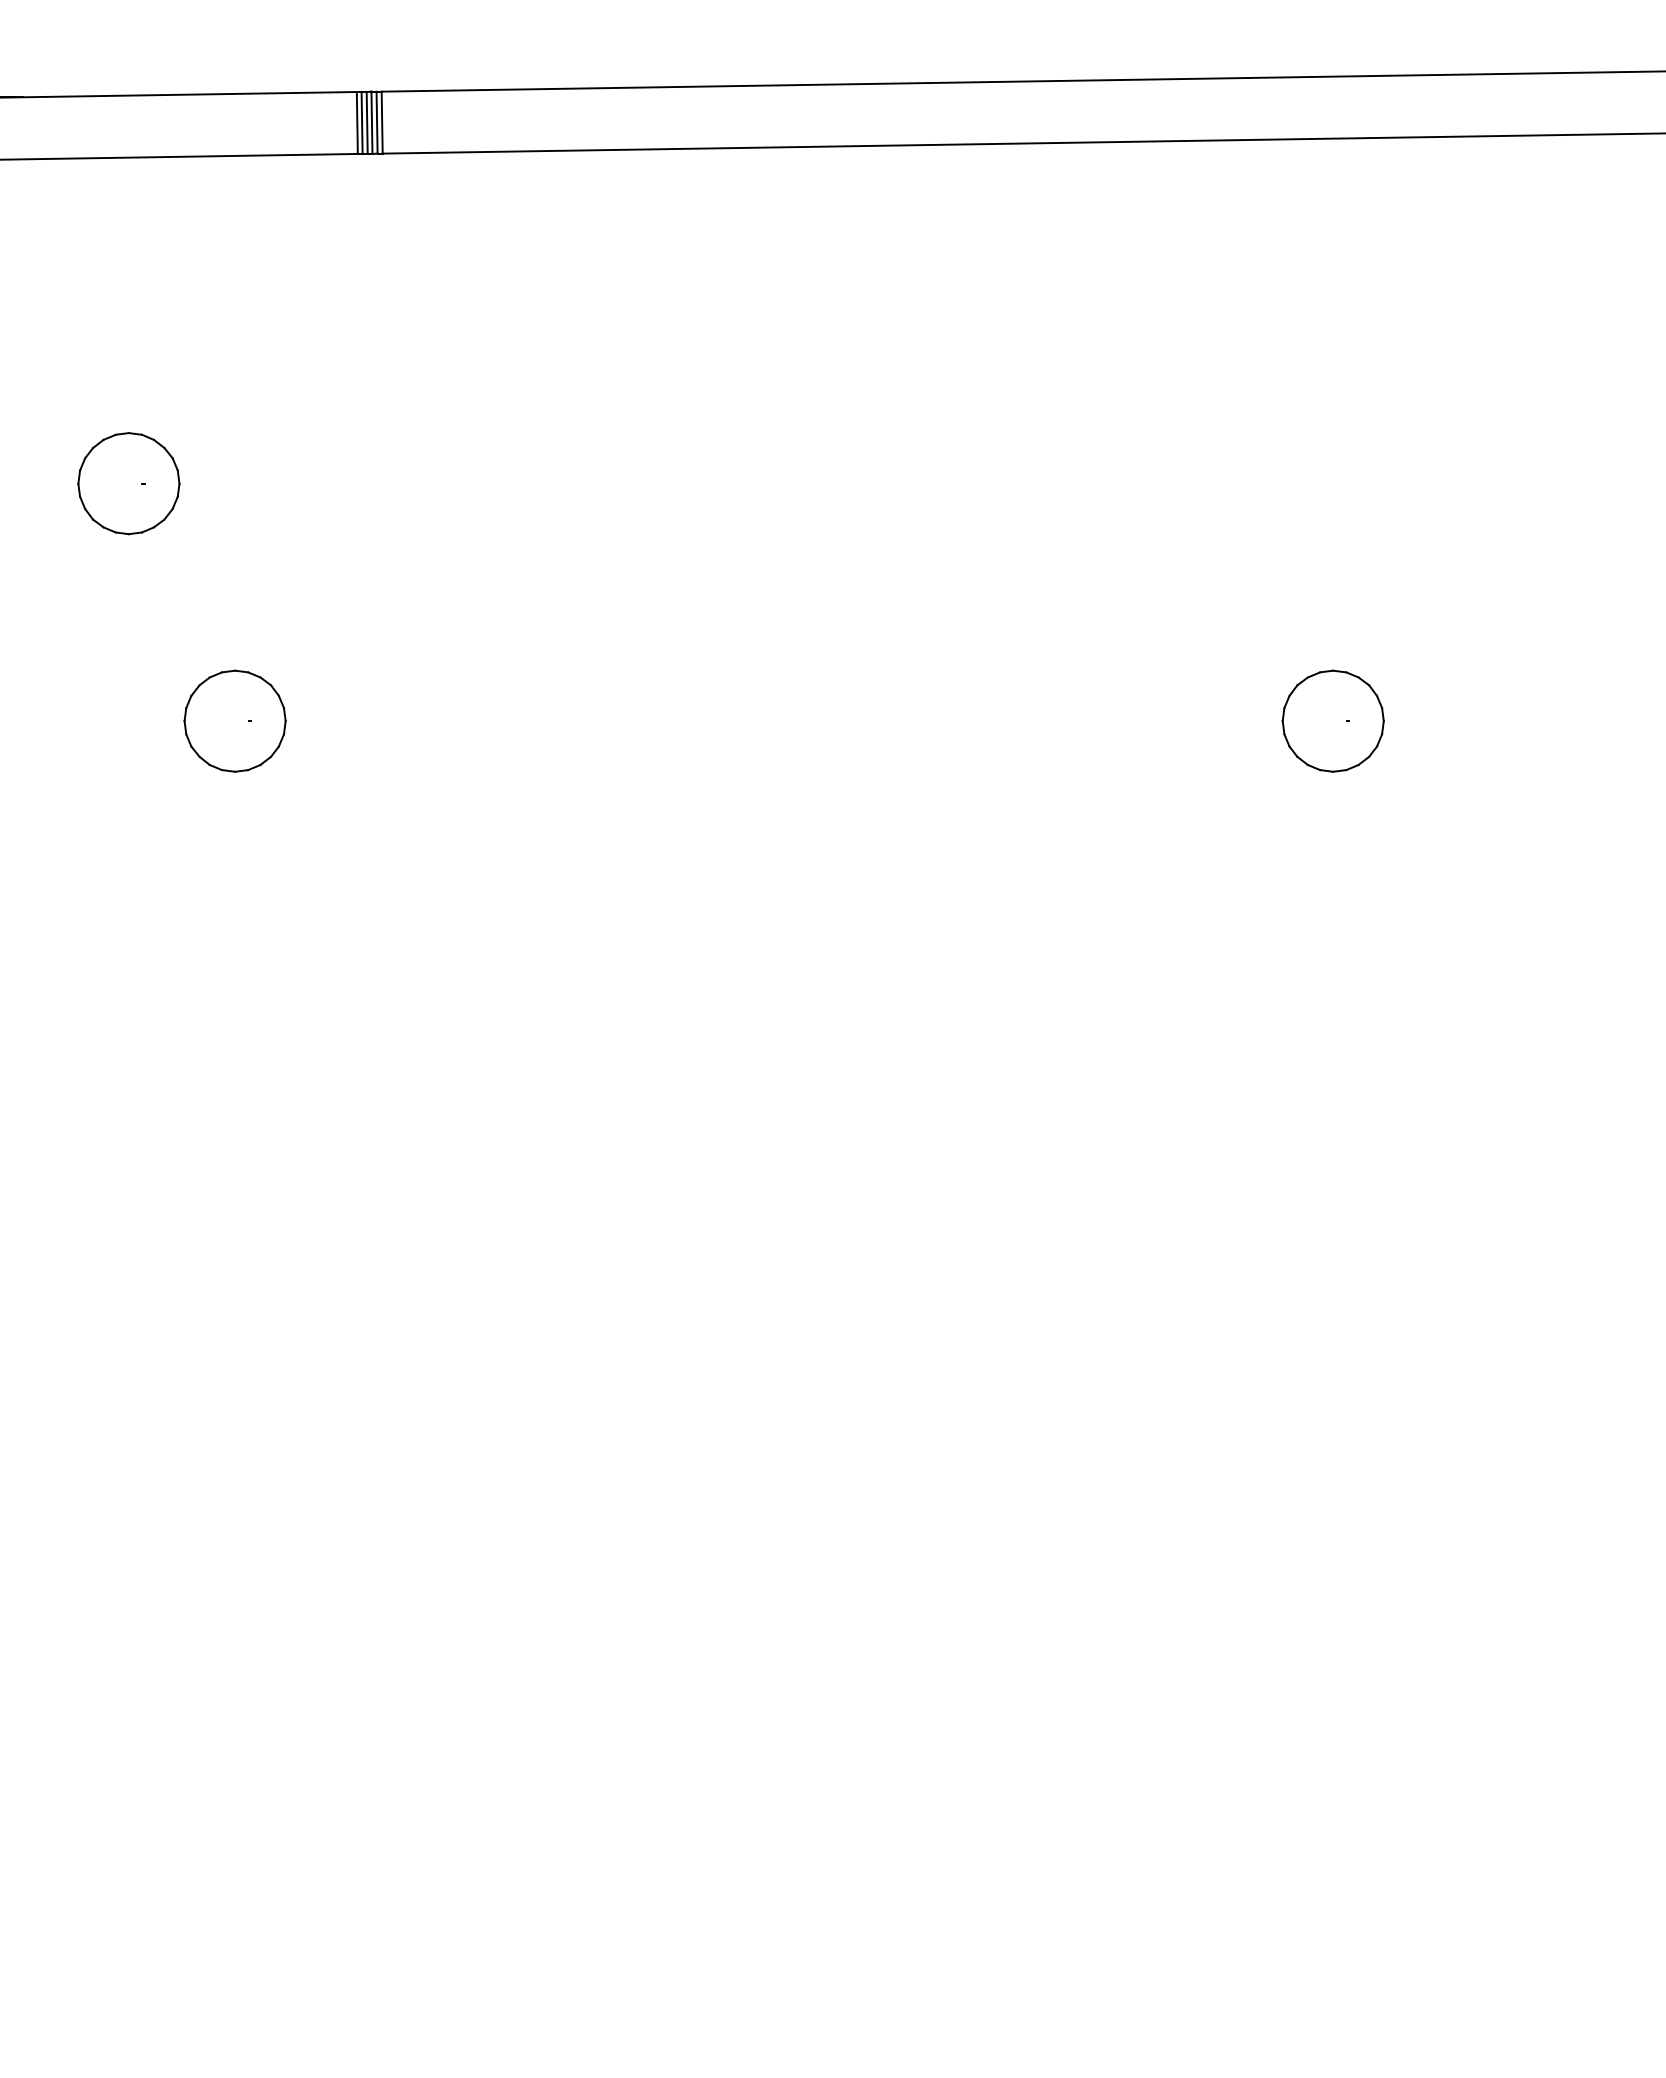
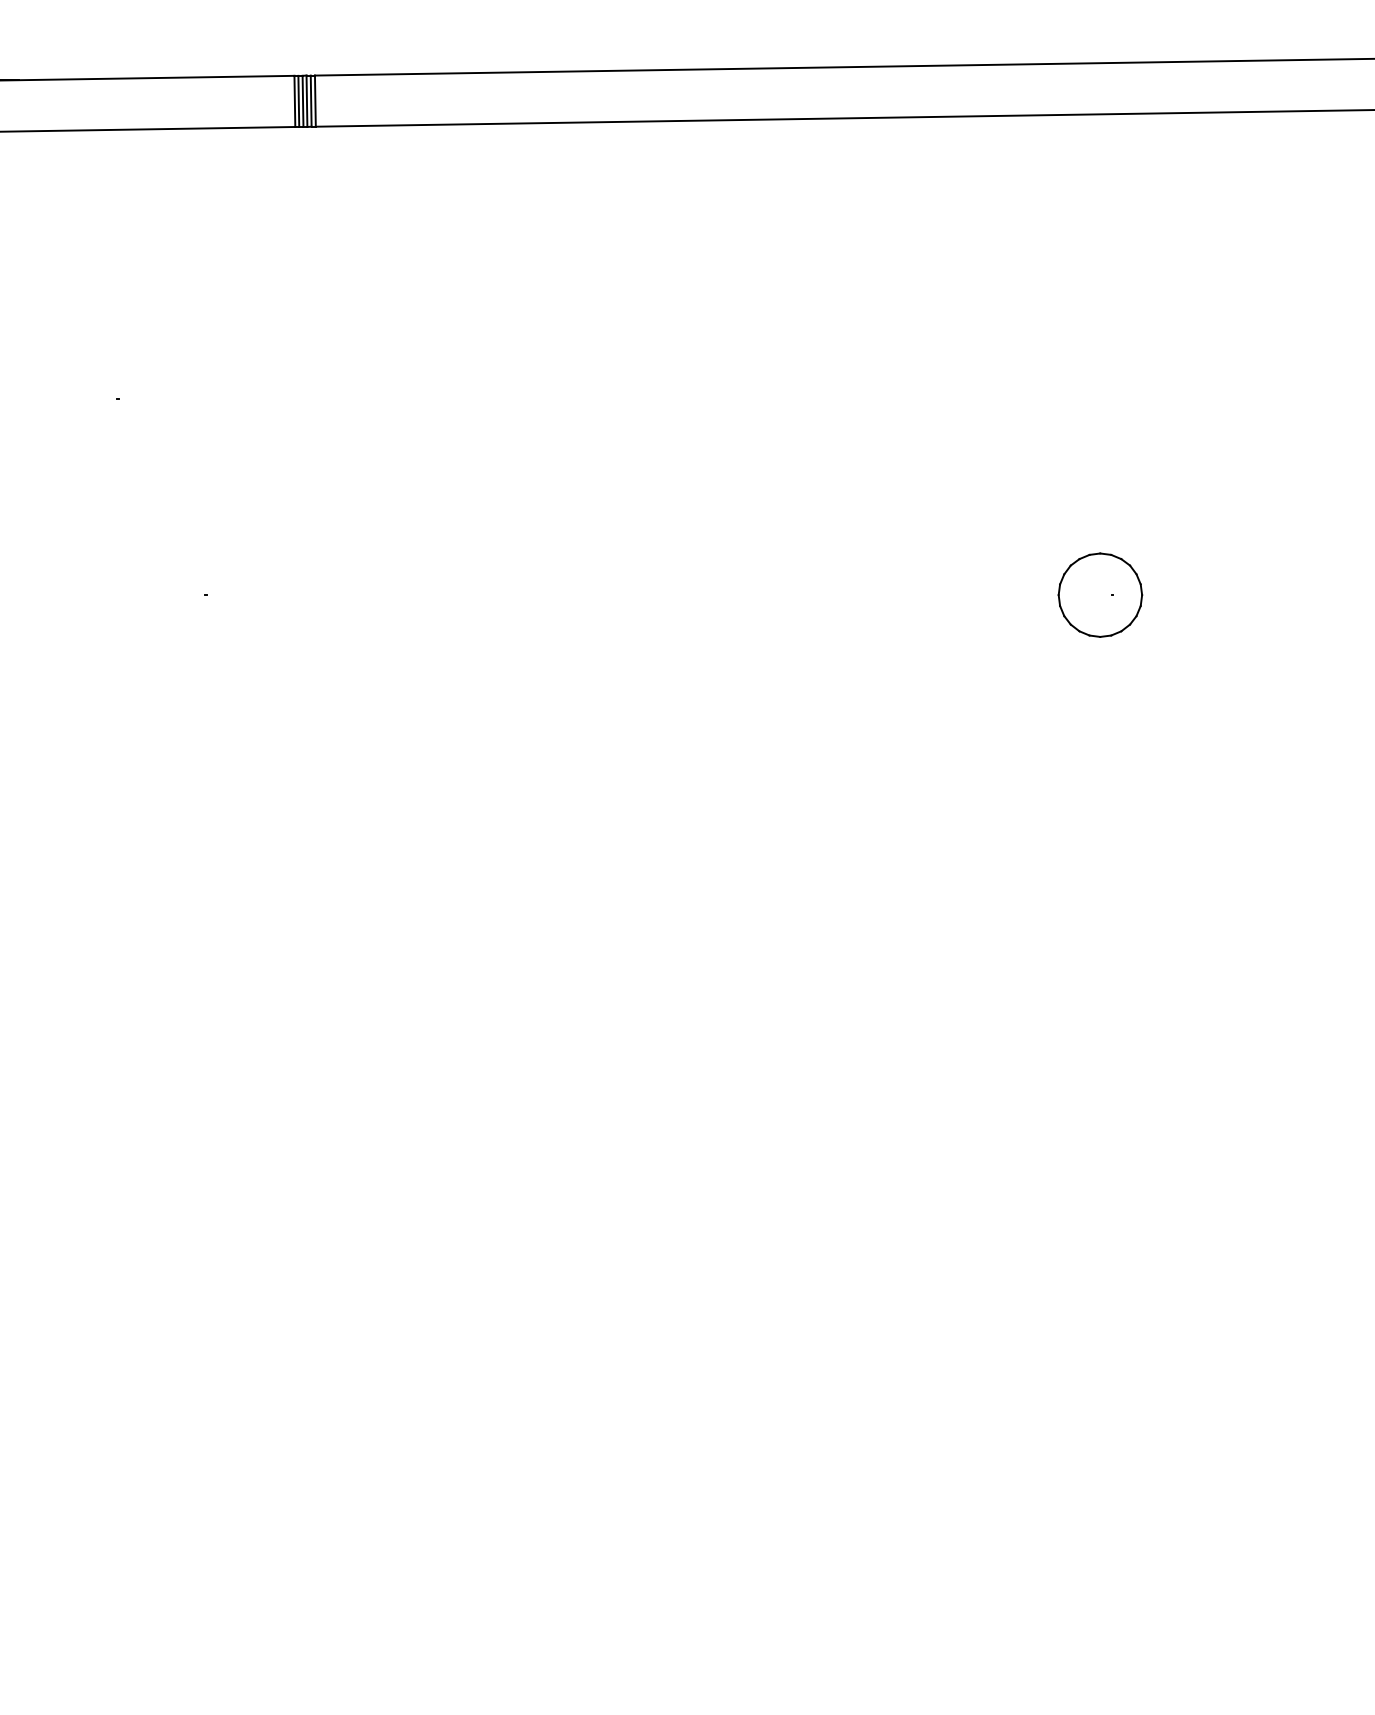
part: (128, 483) -> (106, 398), removed
part: (234, 720) -> (193, 594), removed

